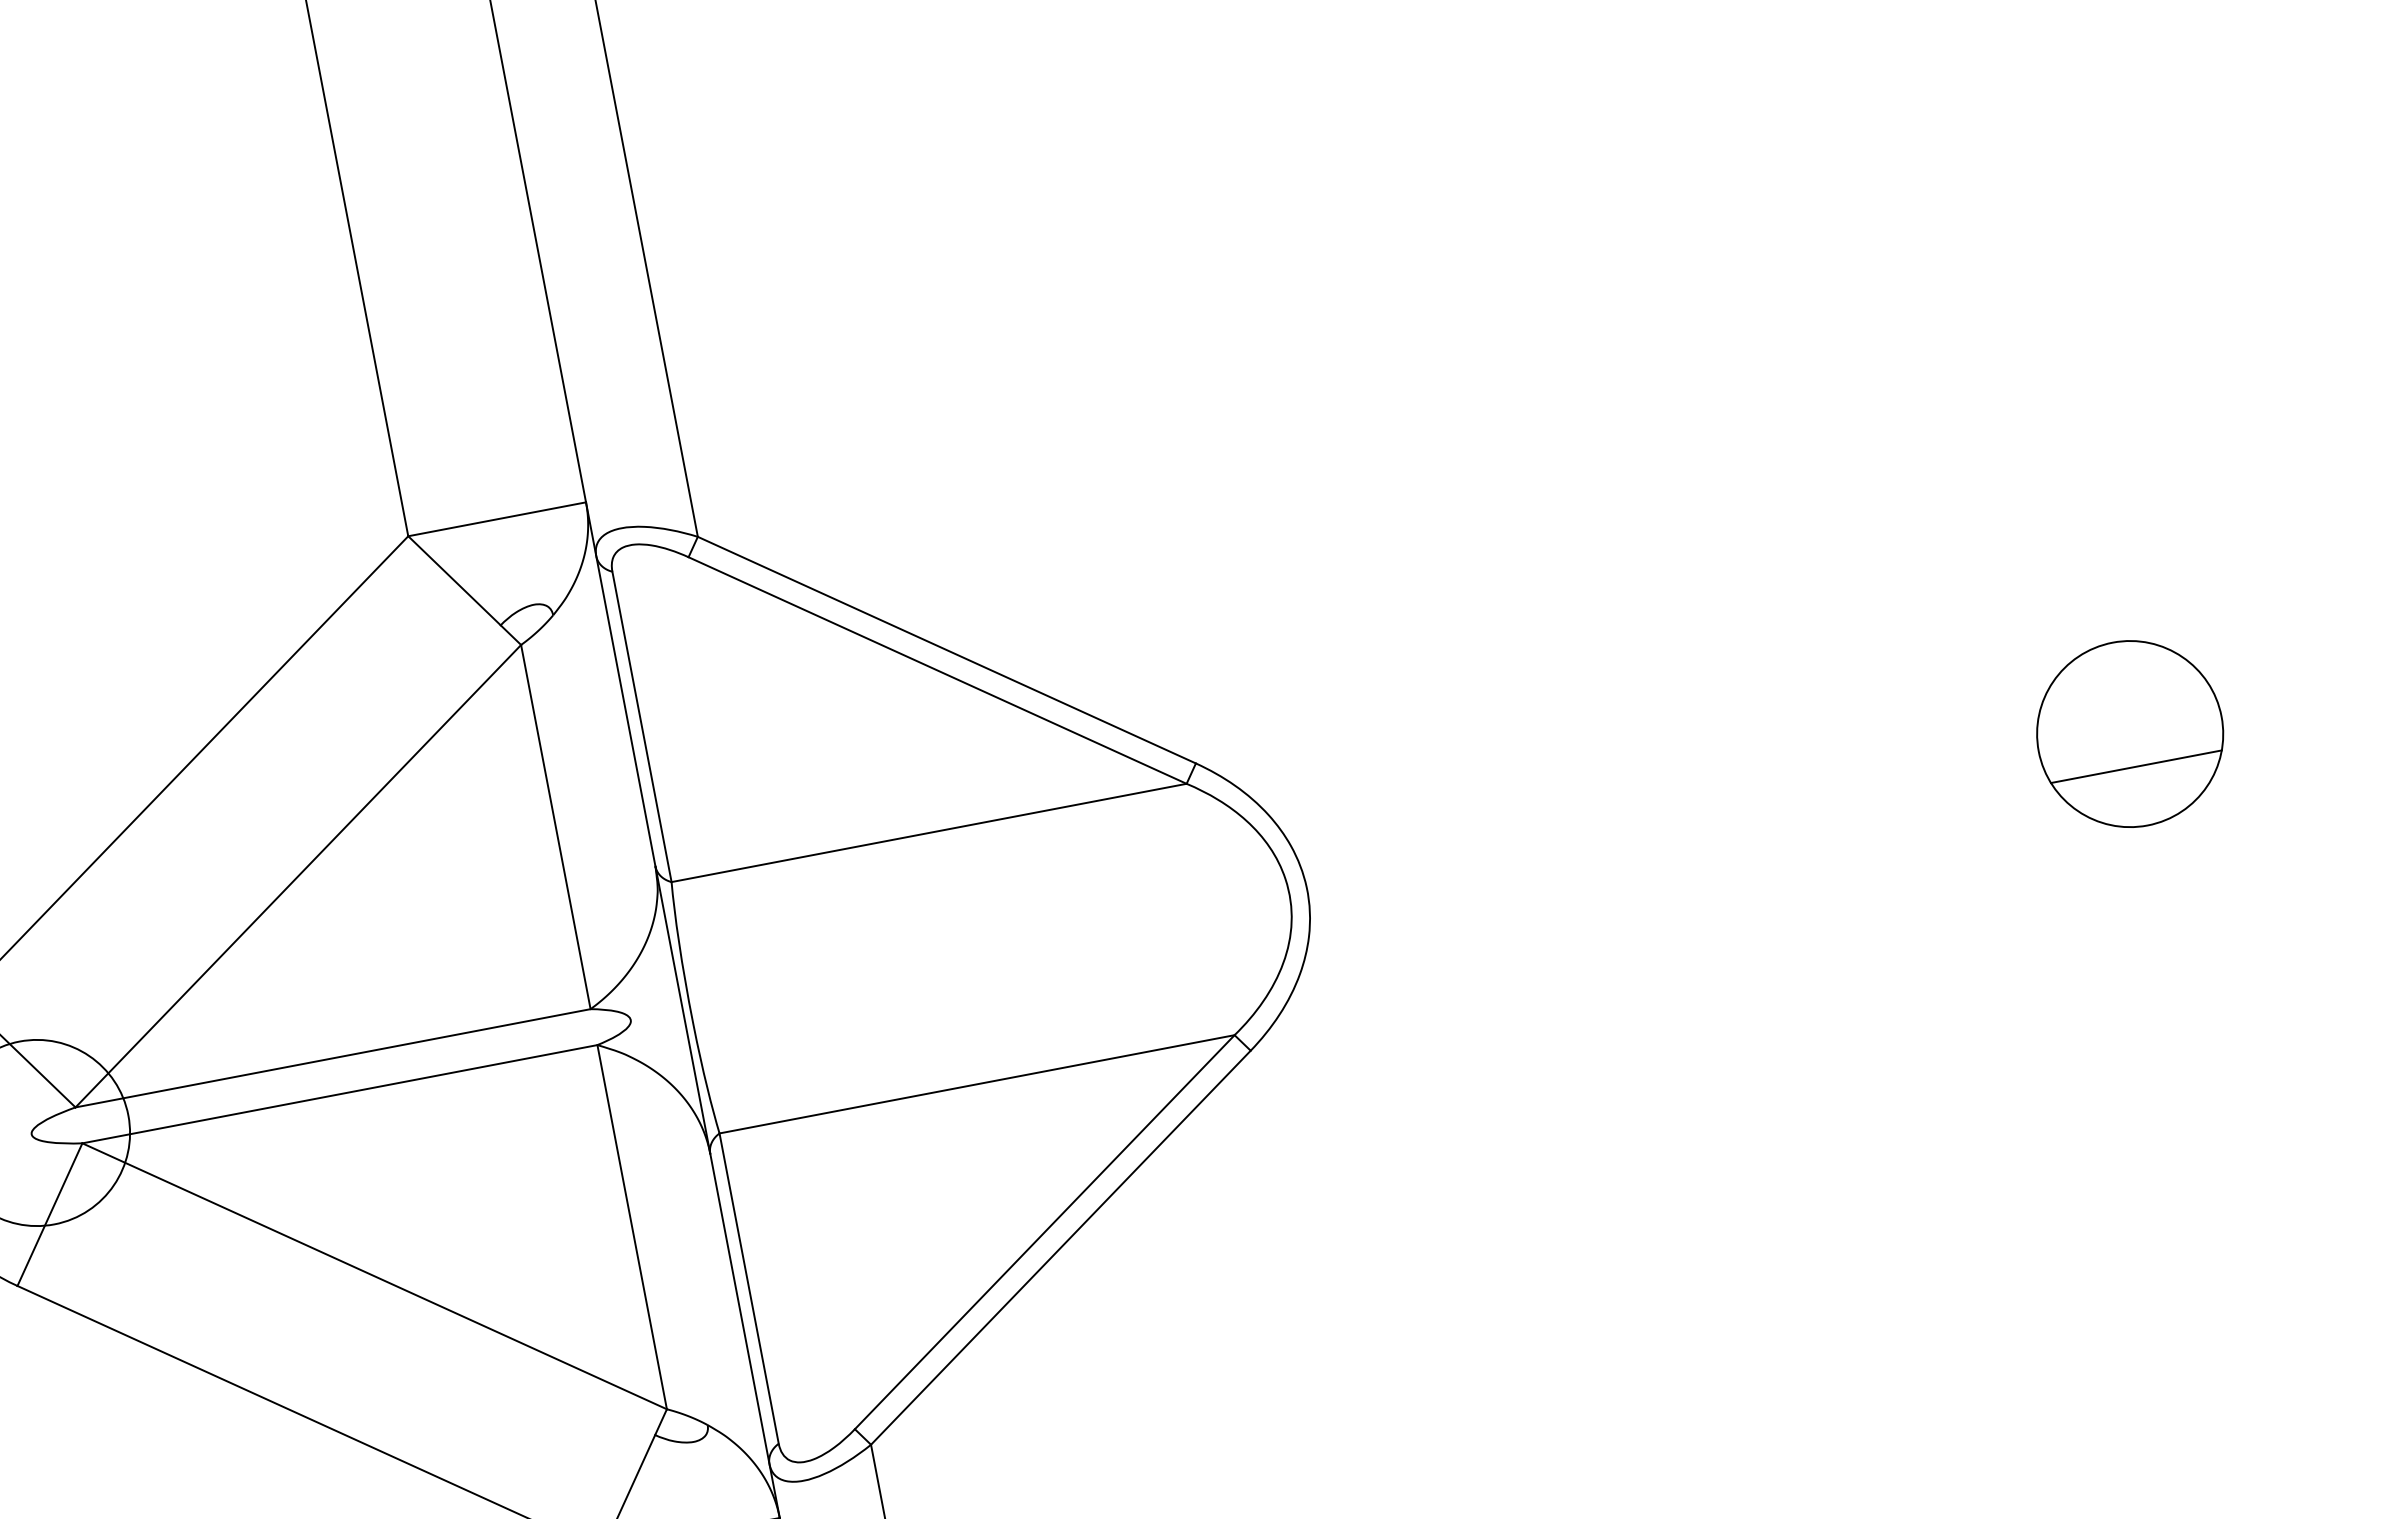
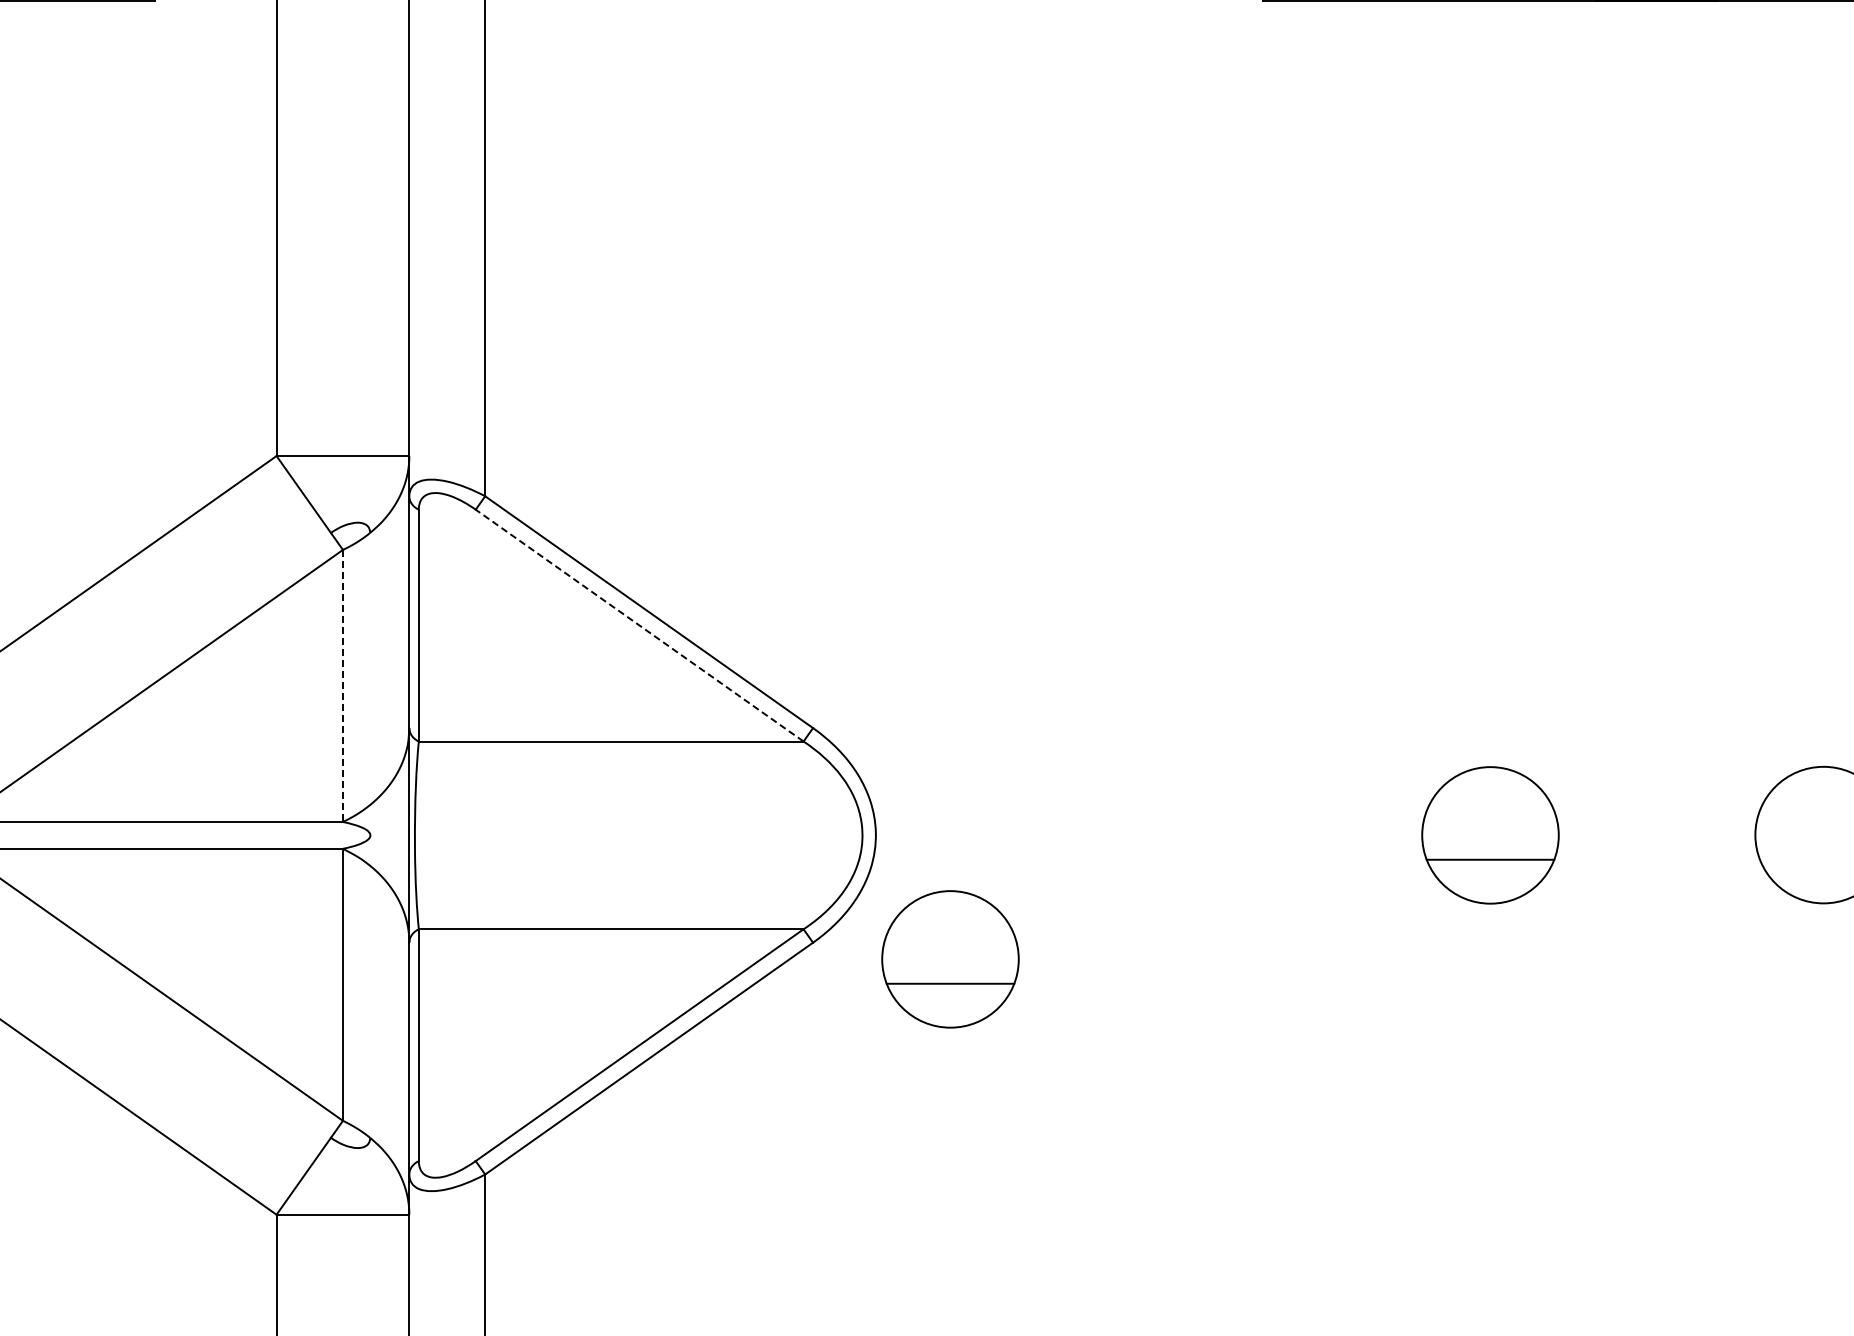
line: (937, 670) -> (639, 625), solid -> dashed
line: (555, 827) -> (342, 686), solid -> dashed
part: (1438, 1038) -> (950, 959), added

